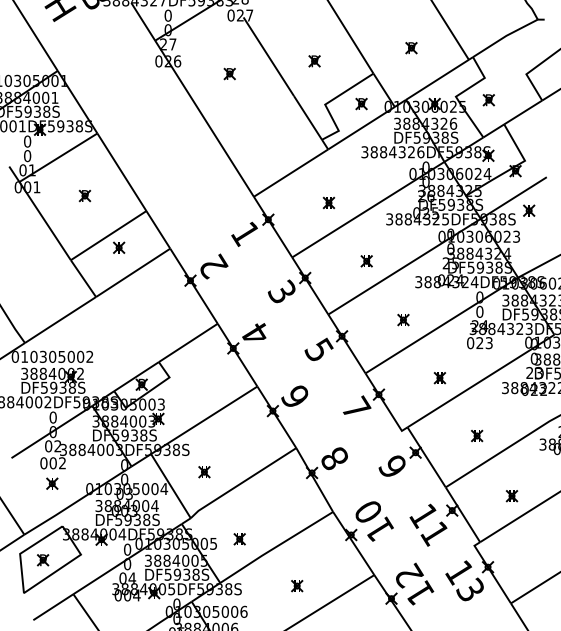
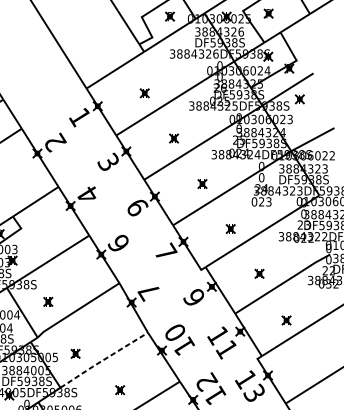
text: (318, 349) -> (136, 206), 5 -> 6
text: (333, 459) -> (148, 292), 8 -> 7
line: (275, 547) -> (103, 360), solid -> dashed

